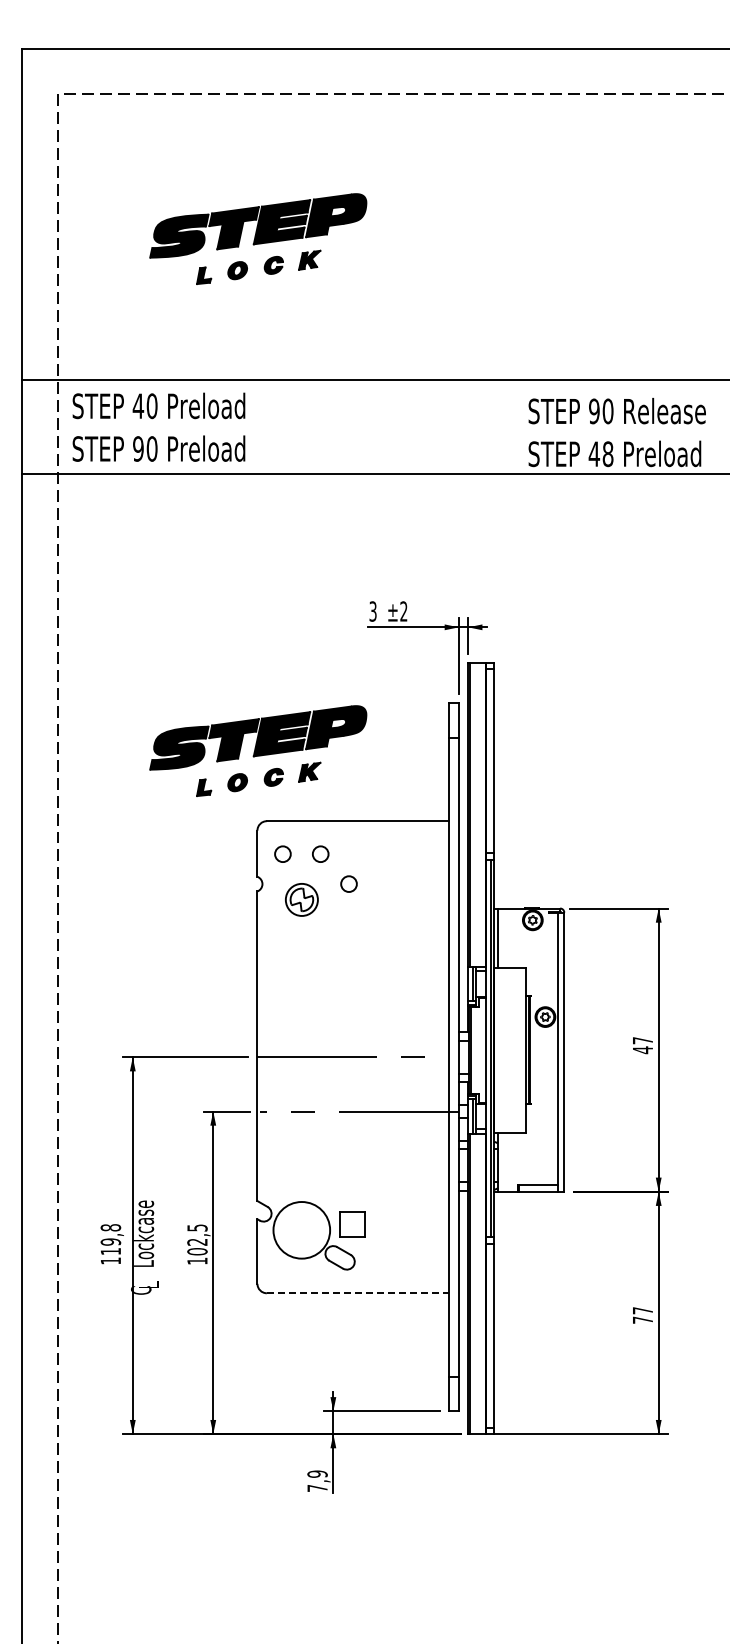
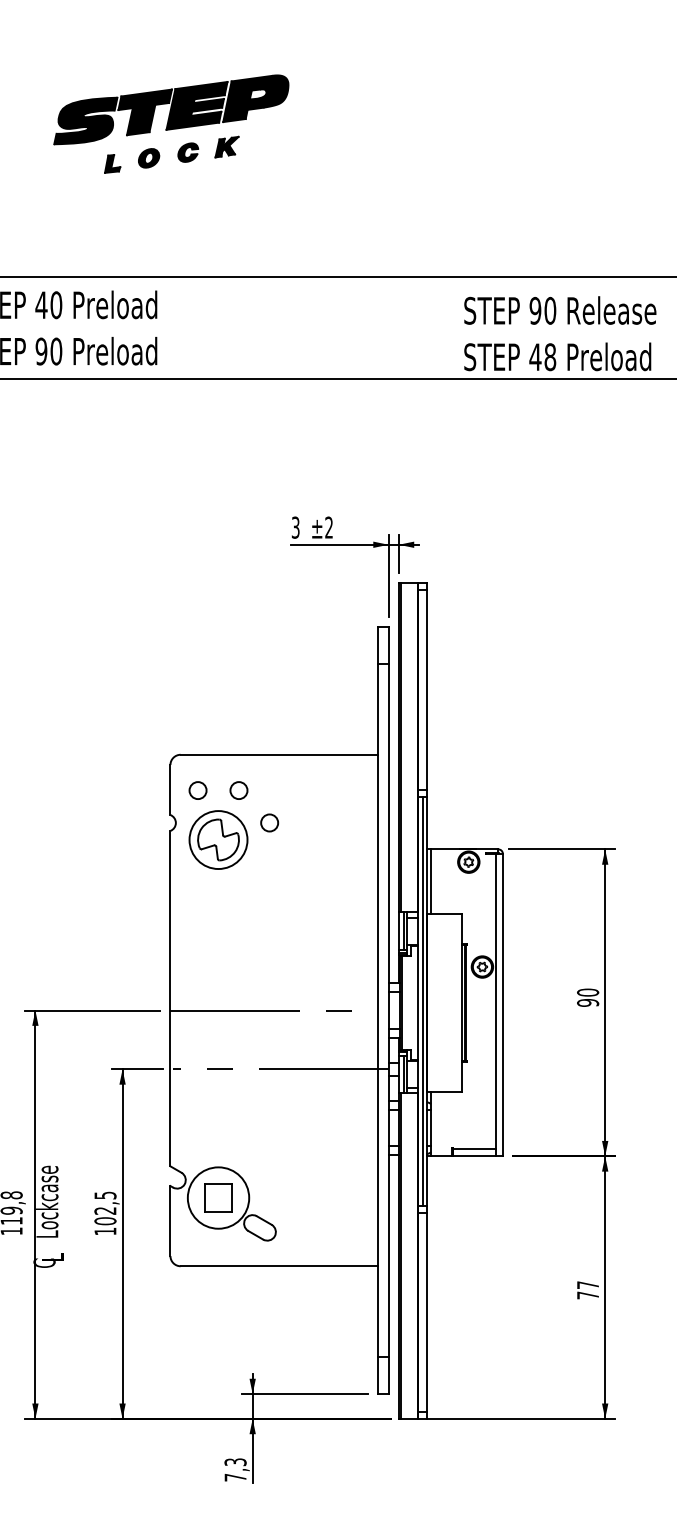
part: (258, 750) -> (171, 678), removed
part: (301, 899) -> (218, 839), size x1.67
text: (642, 1045) -> (587, 997), 47 -> 90
part: (352, 1224) -> (218, 1198), moved
line: (358, 1293) -> (279, 1266), dashed -> solid
text: (317, 1473) -> (235, 1461), 7,9 -> 7,3

